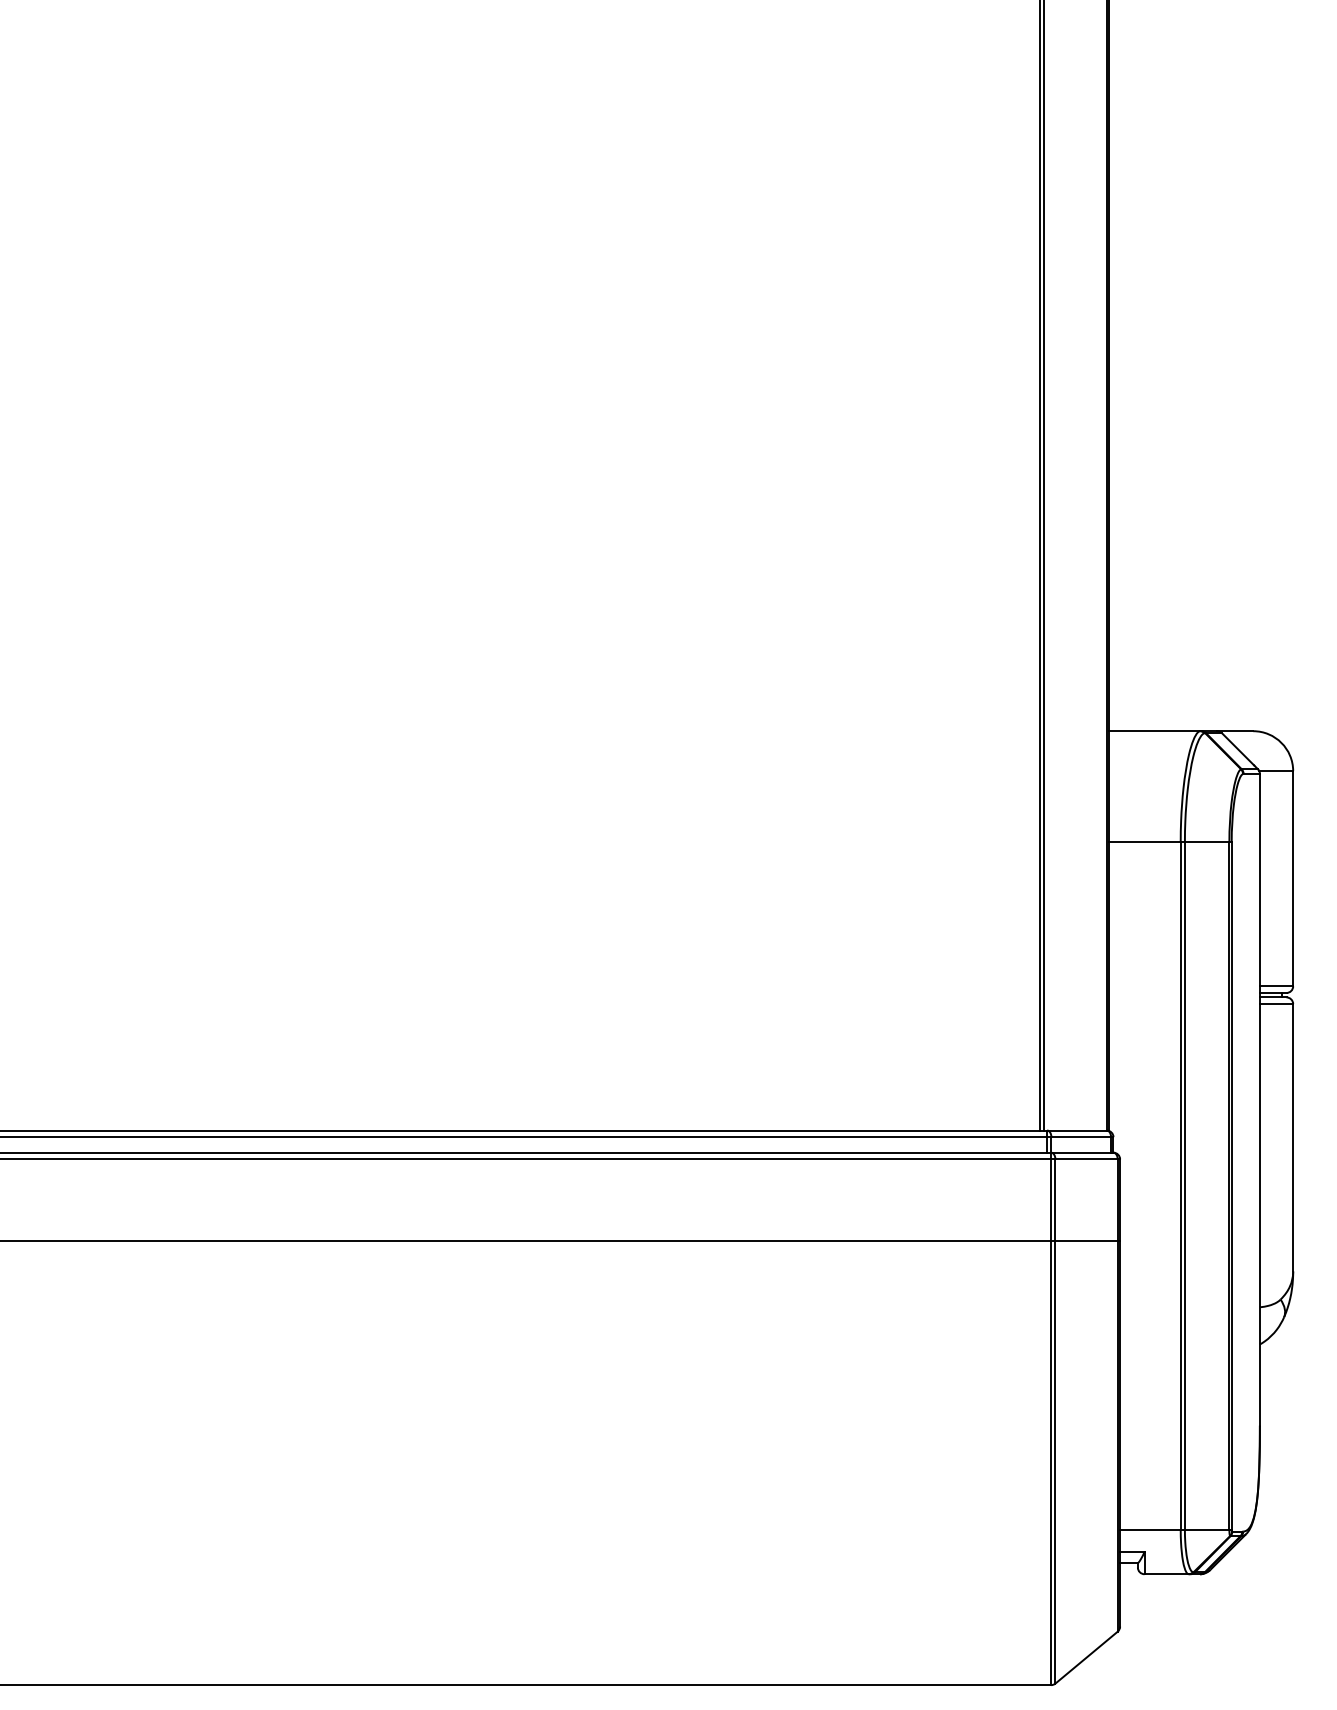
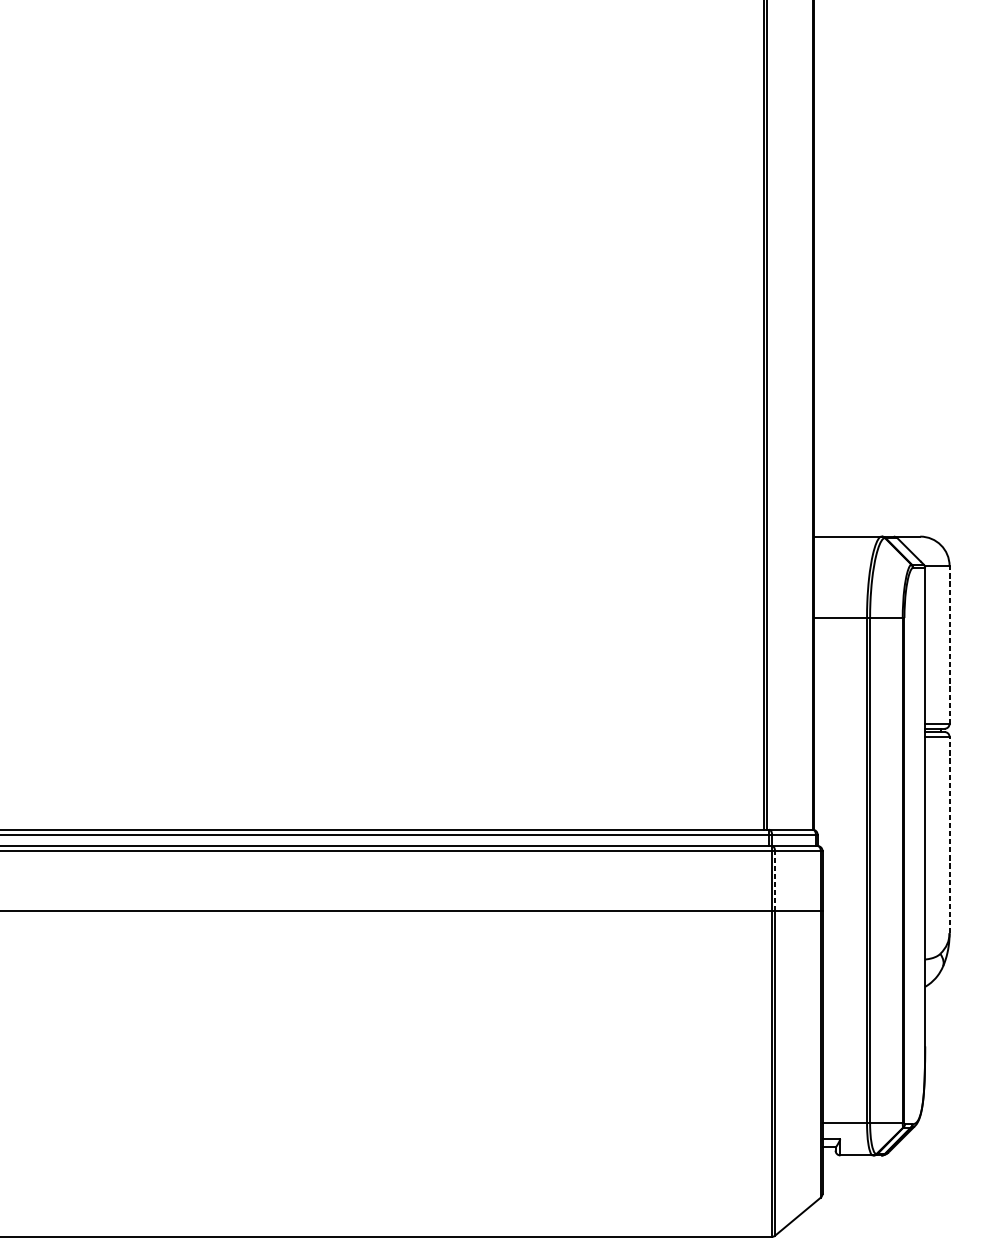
line: (1293, 878) -> (949, 644), solid -> dashed
line: (1293, 1137) -> (949, 834), solid -> dashed
line: (1055, 1199) -> (775, 880), solid -> dashed

